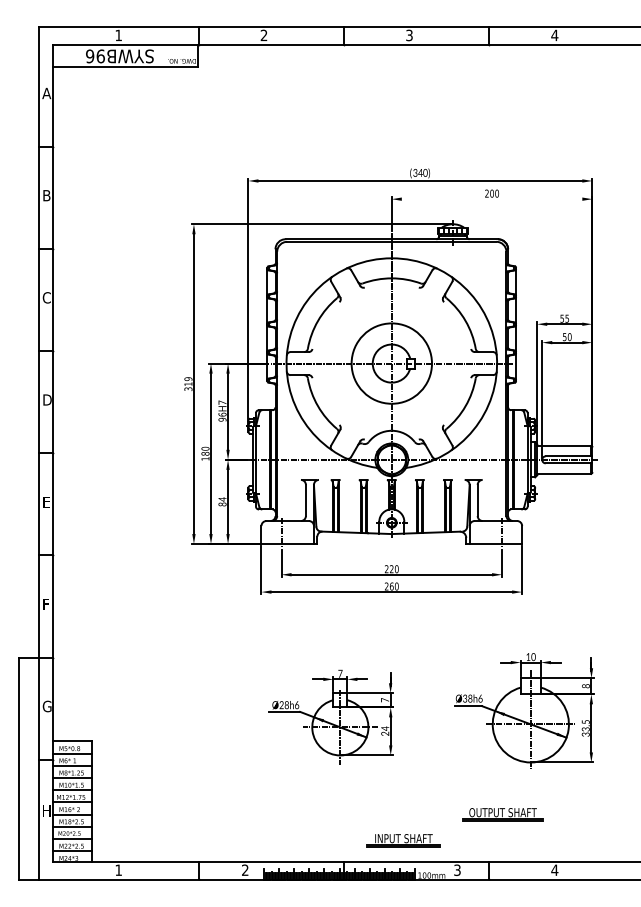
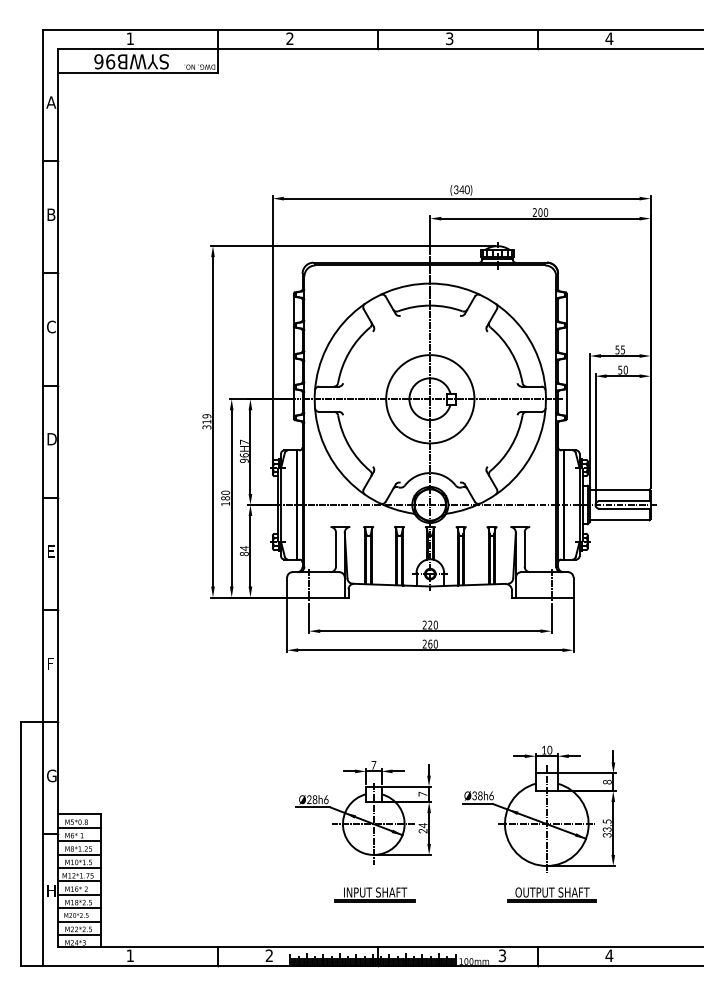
line: (491, 199) -> (539, 218), added
part: (524, 710) -> (539, 808), moved
part: (330, 716) -> (362, 812), moved
part: (403, 840) -> (375, 894), moved

